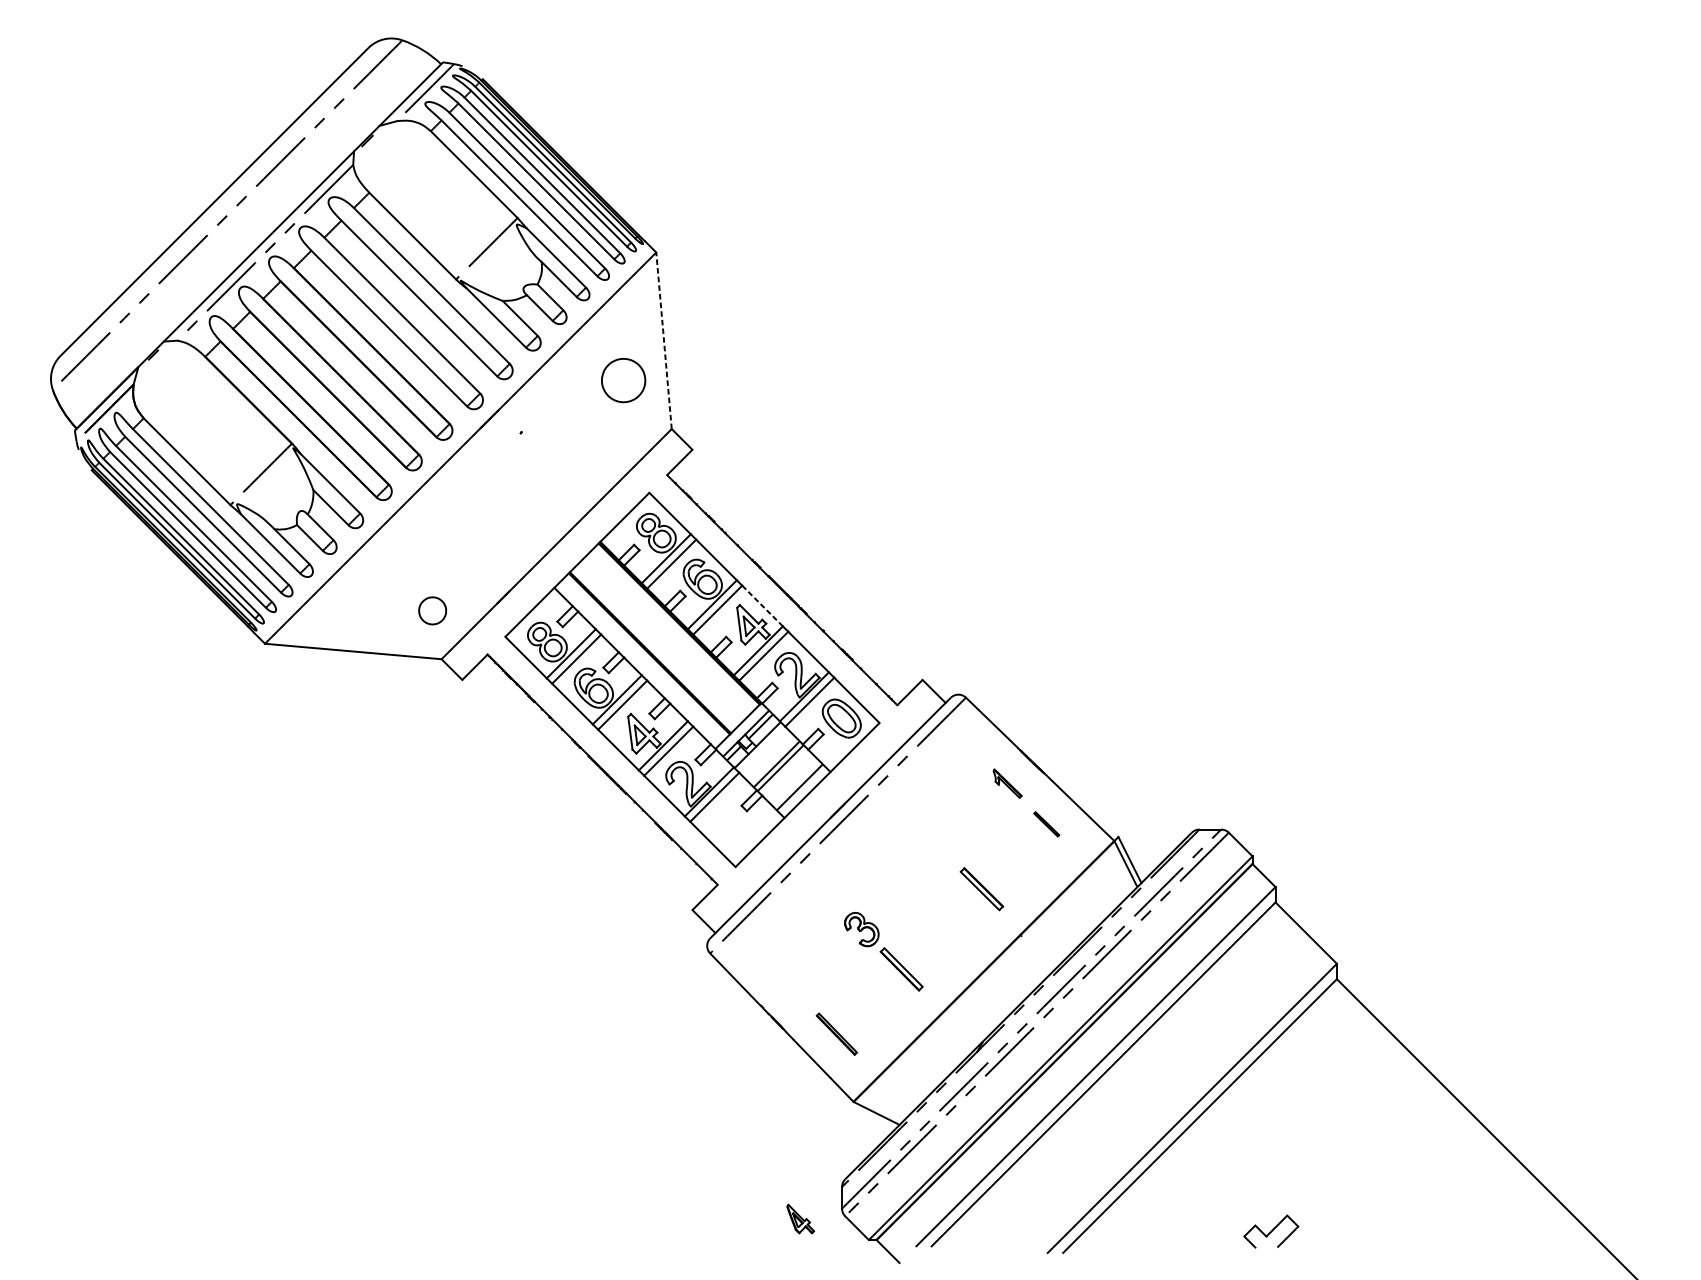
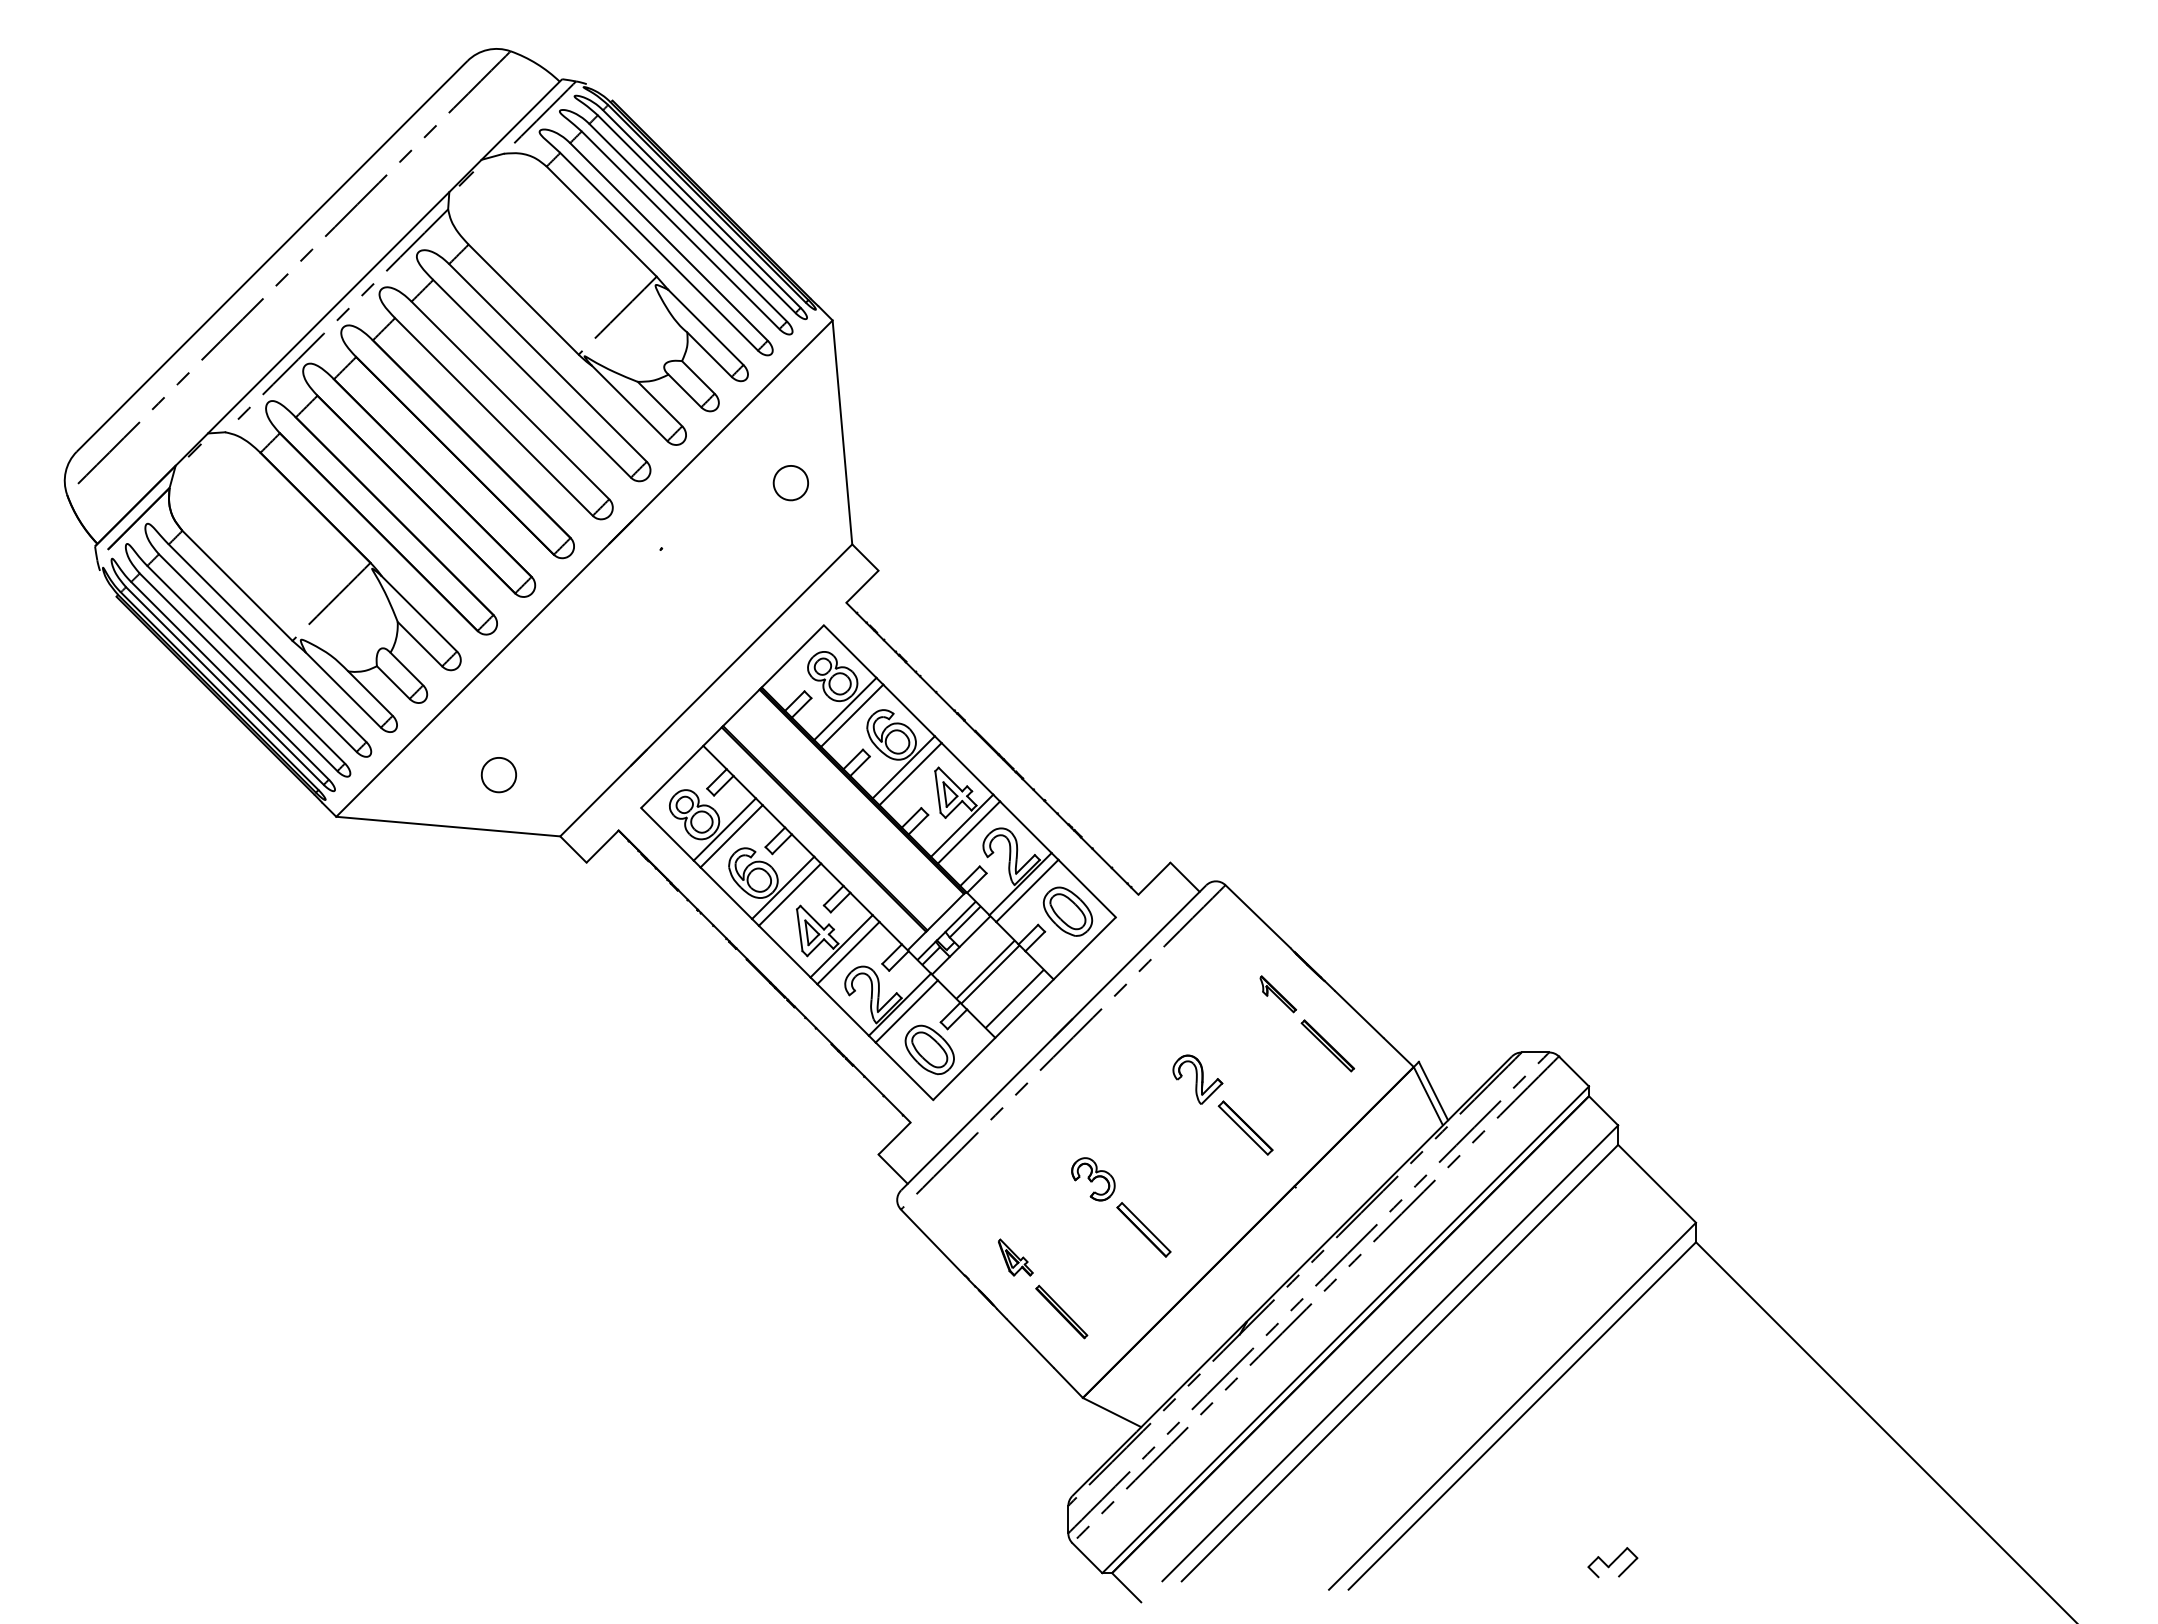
line: (664, 340) -> (842, 431), dashed -> solid
part: (623, 381) -> (790, 483), size x0.62
line: (762, 606) -> (967, 769), dashed -> solid
part: (432, 611) -> (498, 775), moved
part: (1046, 824) -> (1327, 1045), size x1.67
part: (732, 827) -> (929, 1049), added
part: (943, 850) -> (1197, 1079), added
part: (800, 1219) -> (1015, 1257), moved
part: (1271, 1231) -> (1612, 1562), size x0.71

